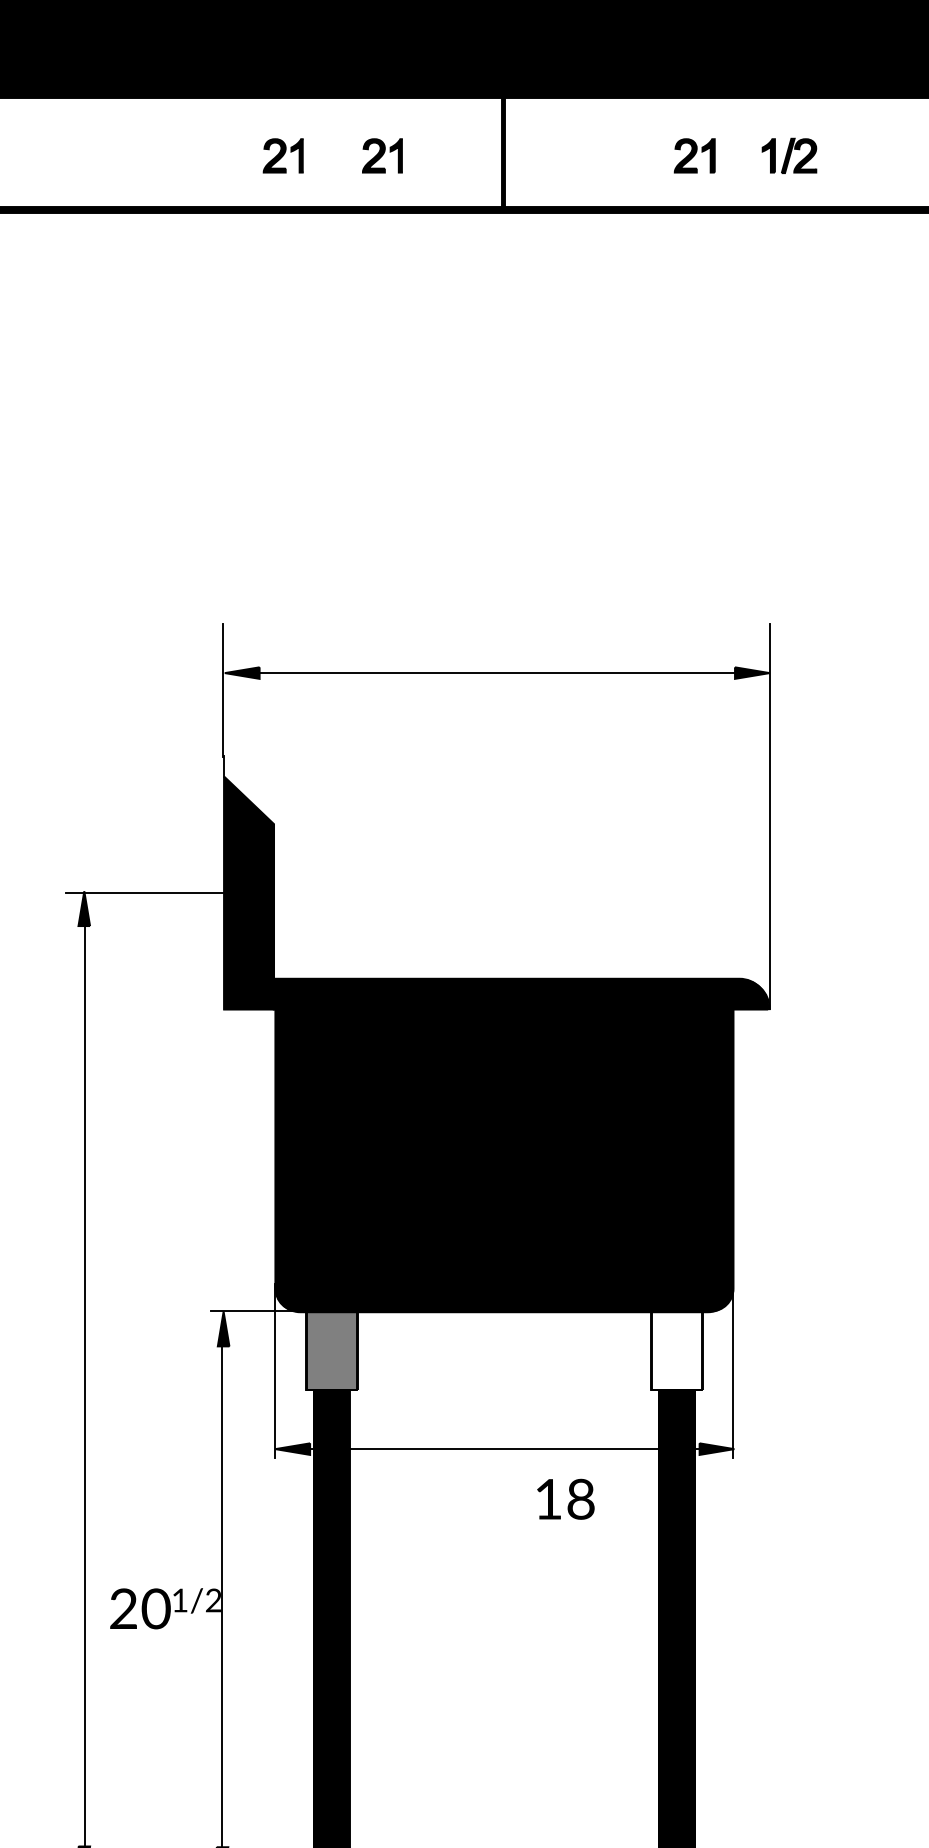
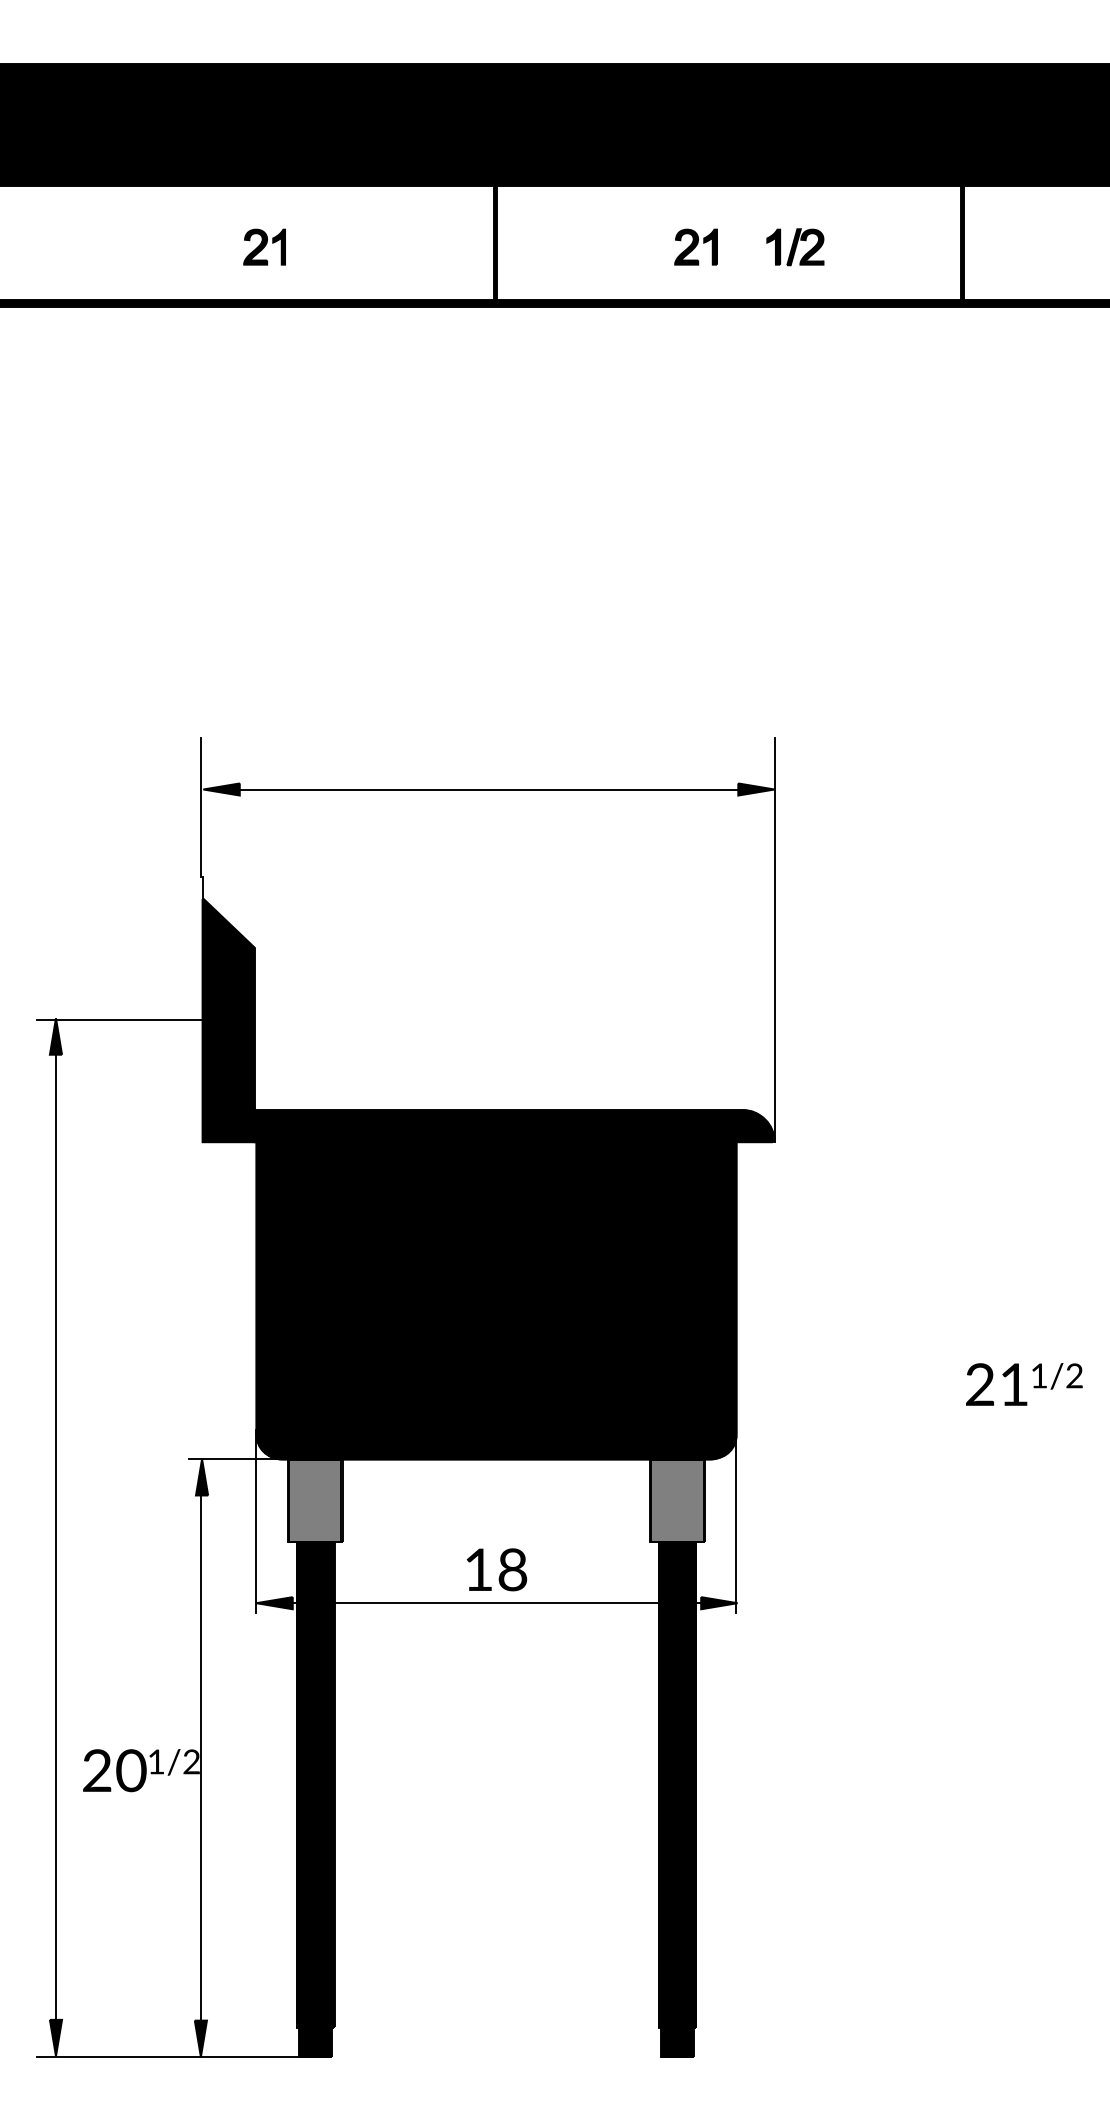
part: (382, 155) -> (368, 246), removed
fill: (677, 1351) -> (677, 1500), added
text: (565, 1499) -> (496, 1569), moved

